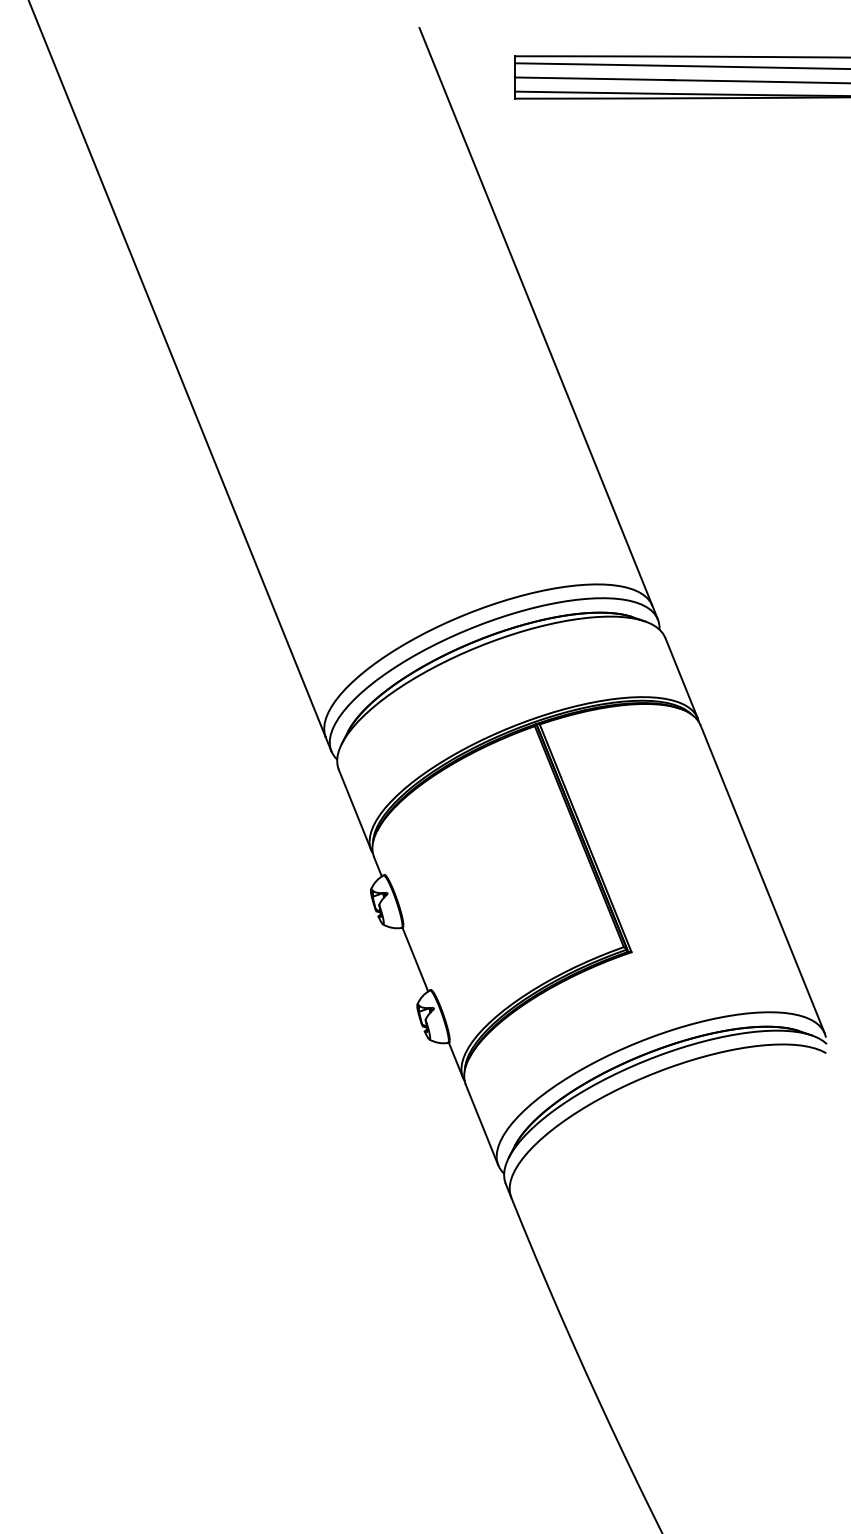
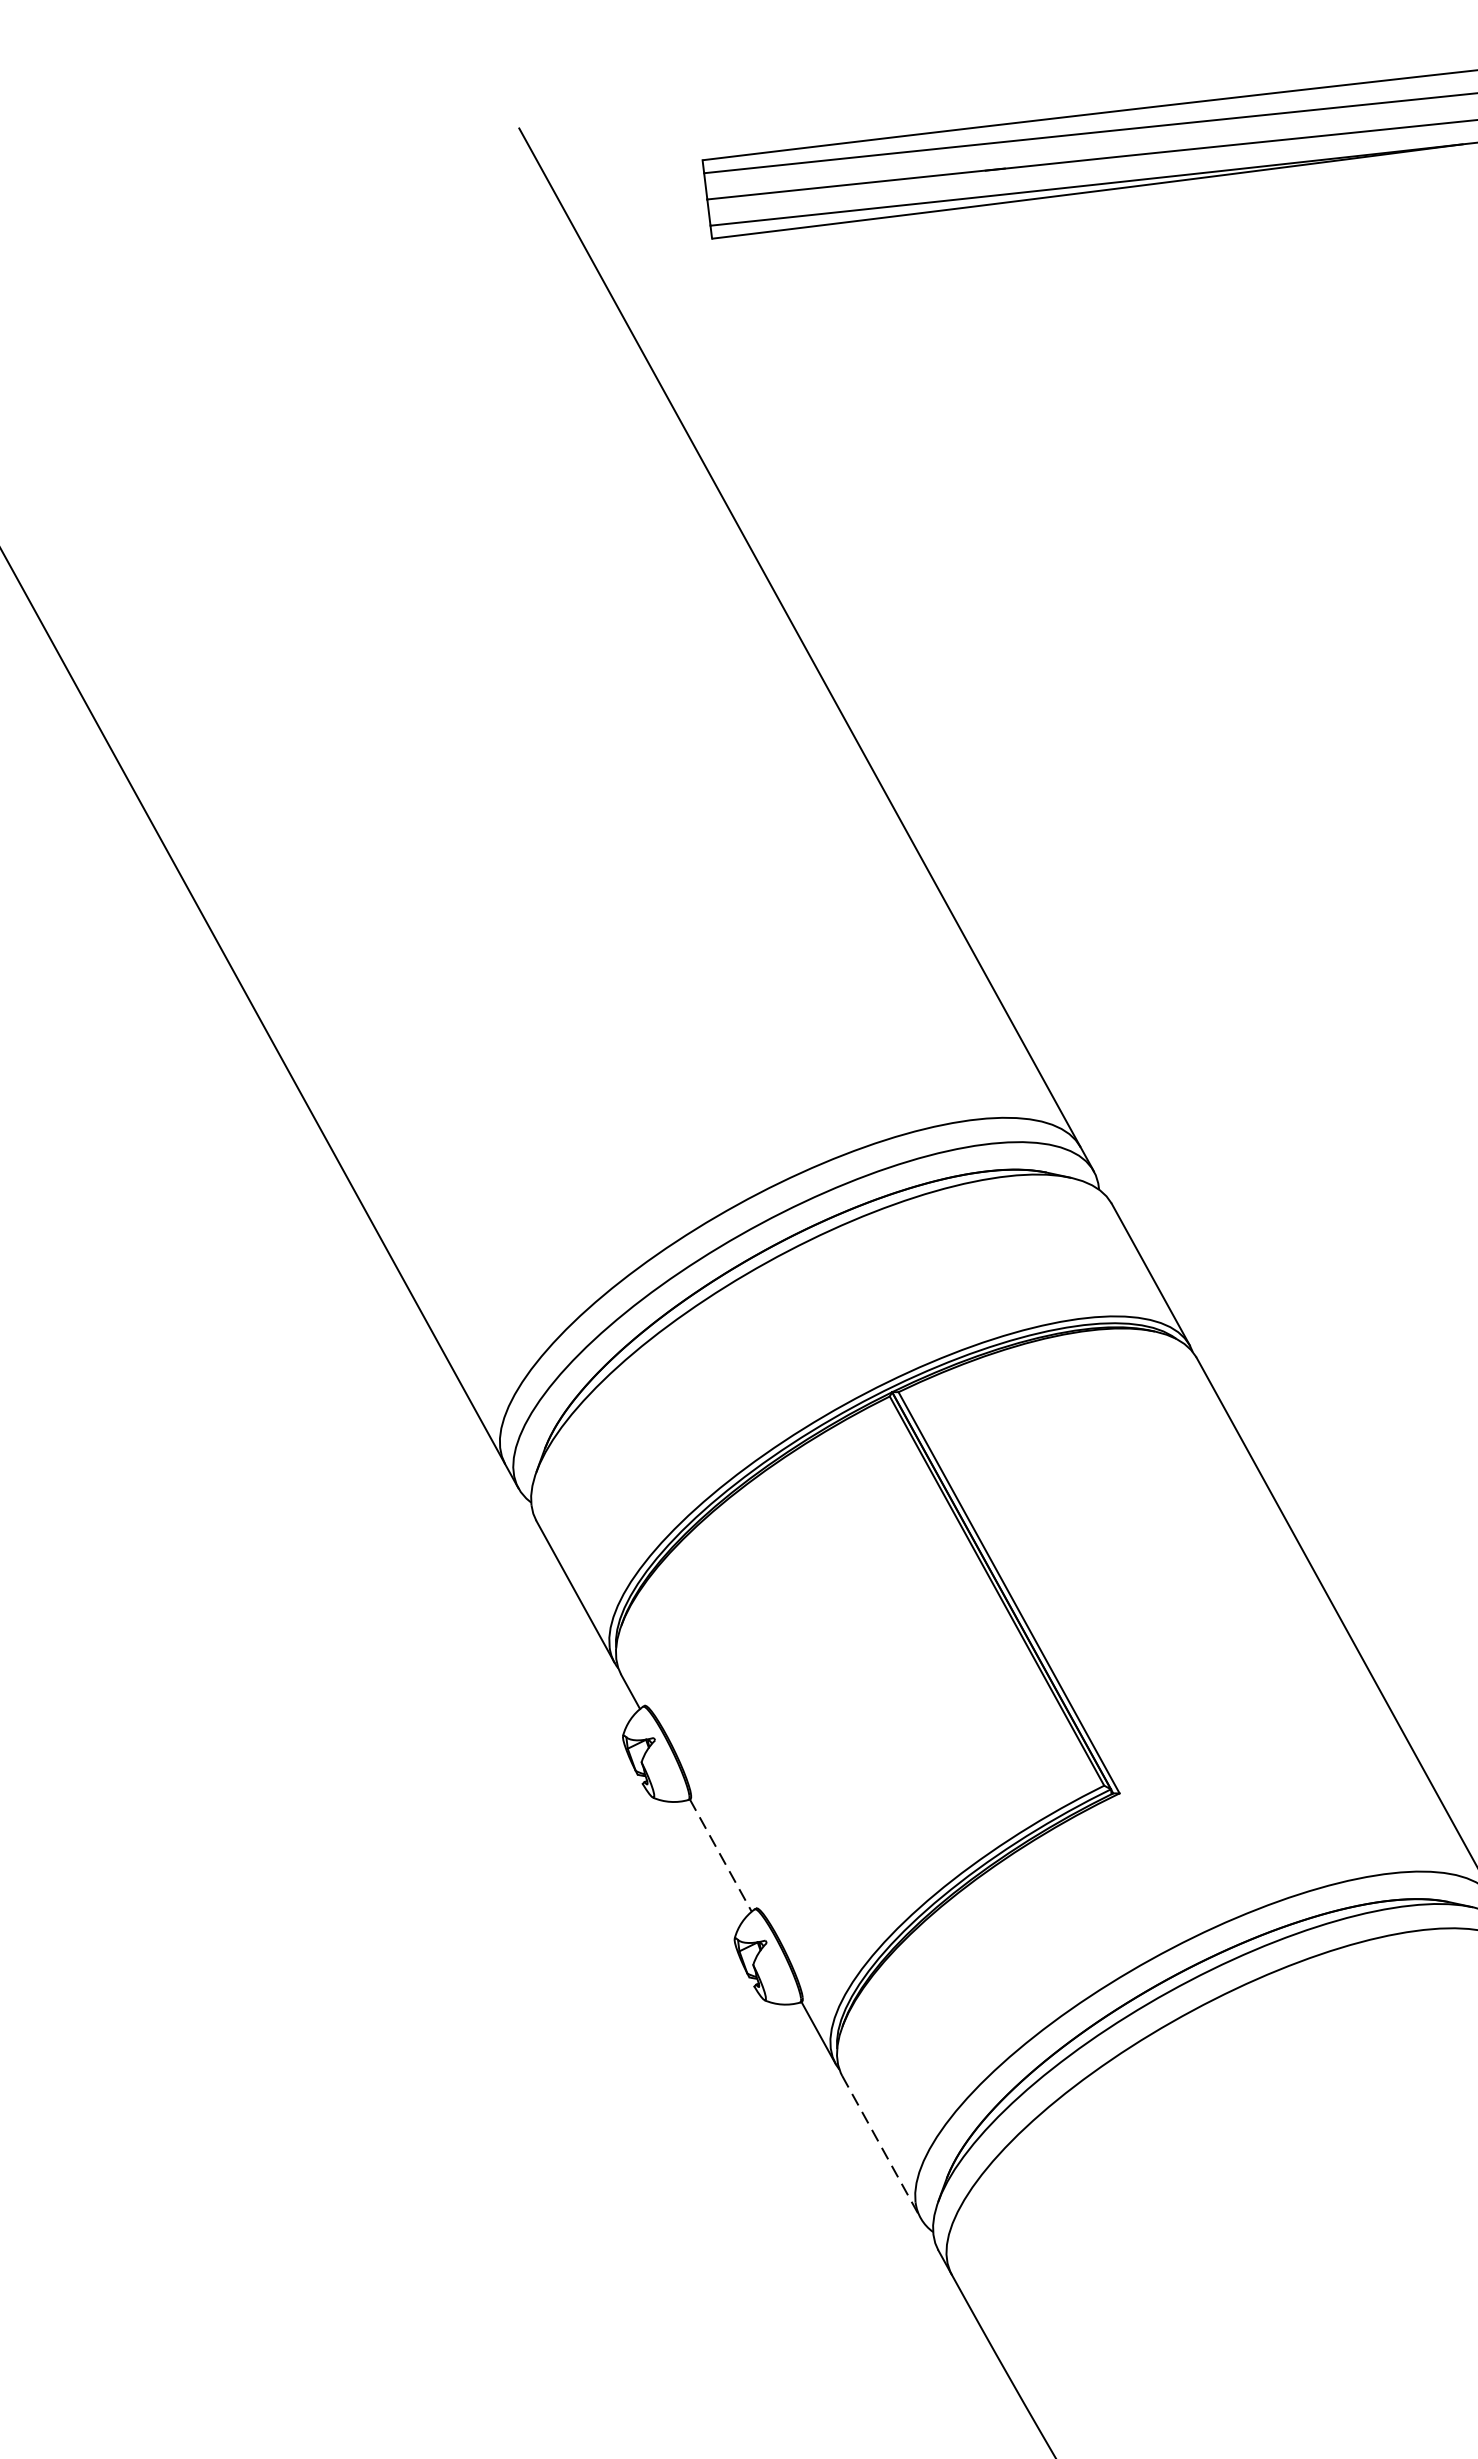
line: (415, 960) -> (721, 1857), solid -> dashed
line: (482, 1125) -> (882, 2147), solid -> dashed

